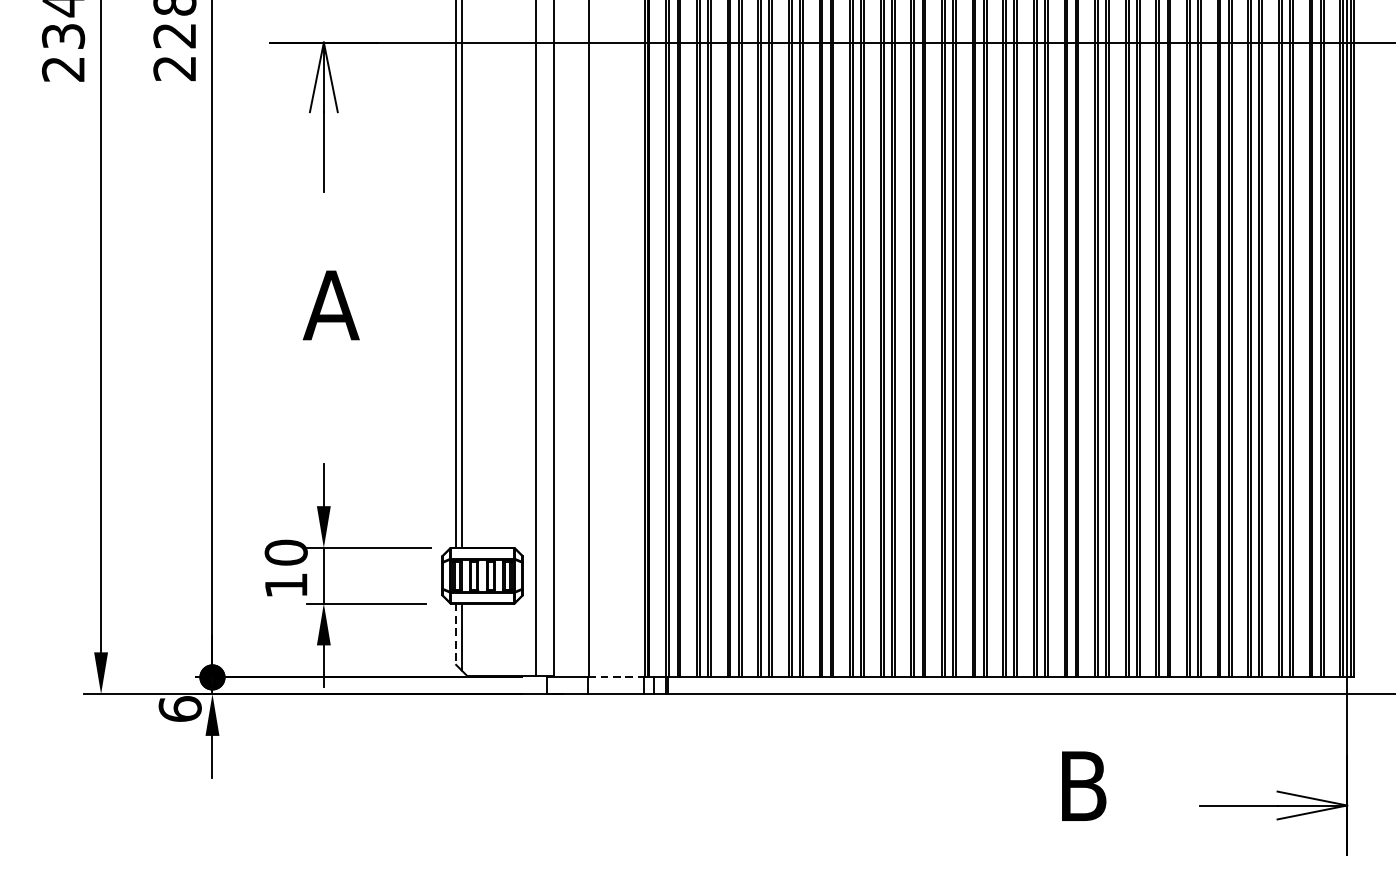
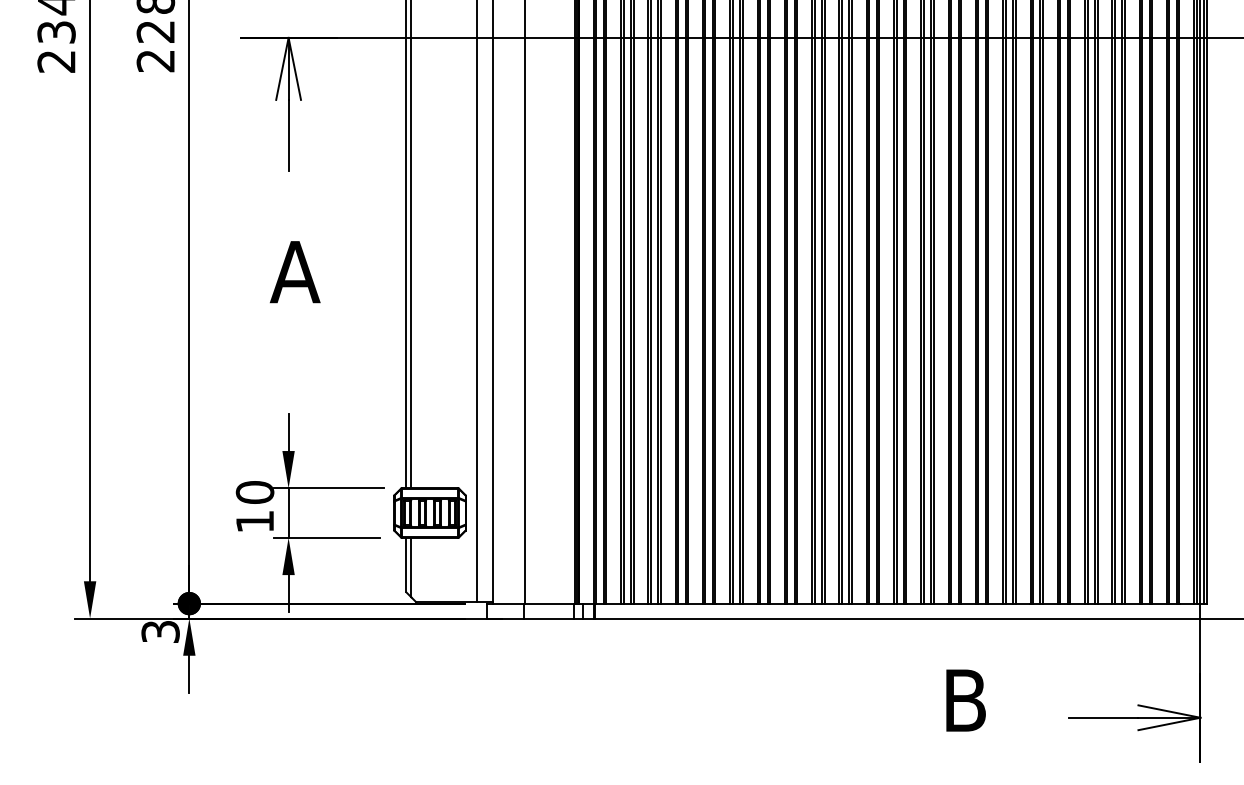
line: (456, 634) -> (406, 565), dashed -> solid
line: (616, 677) -> (549, 603), dashed -> solid
text: (180, 708) -> (160, 631), 6 -> 3

